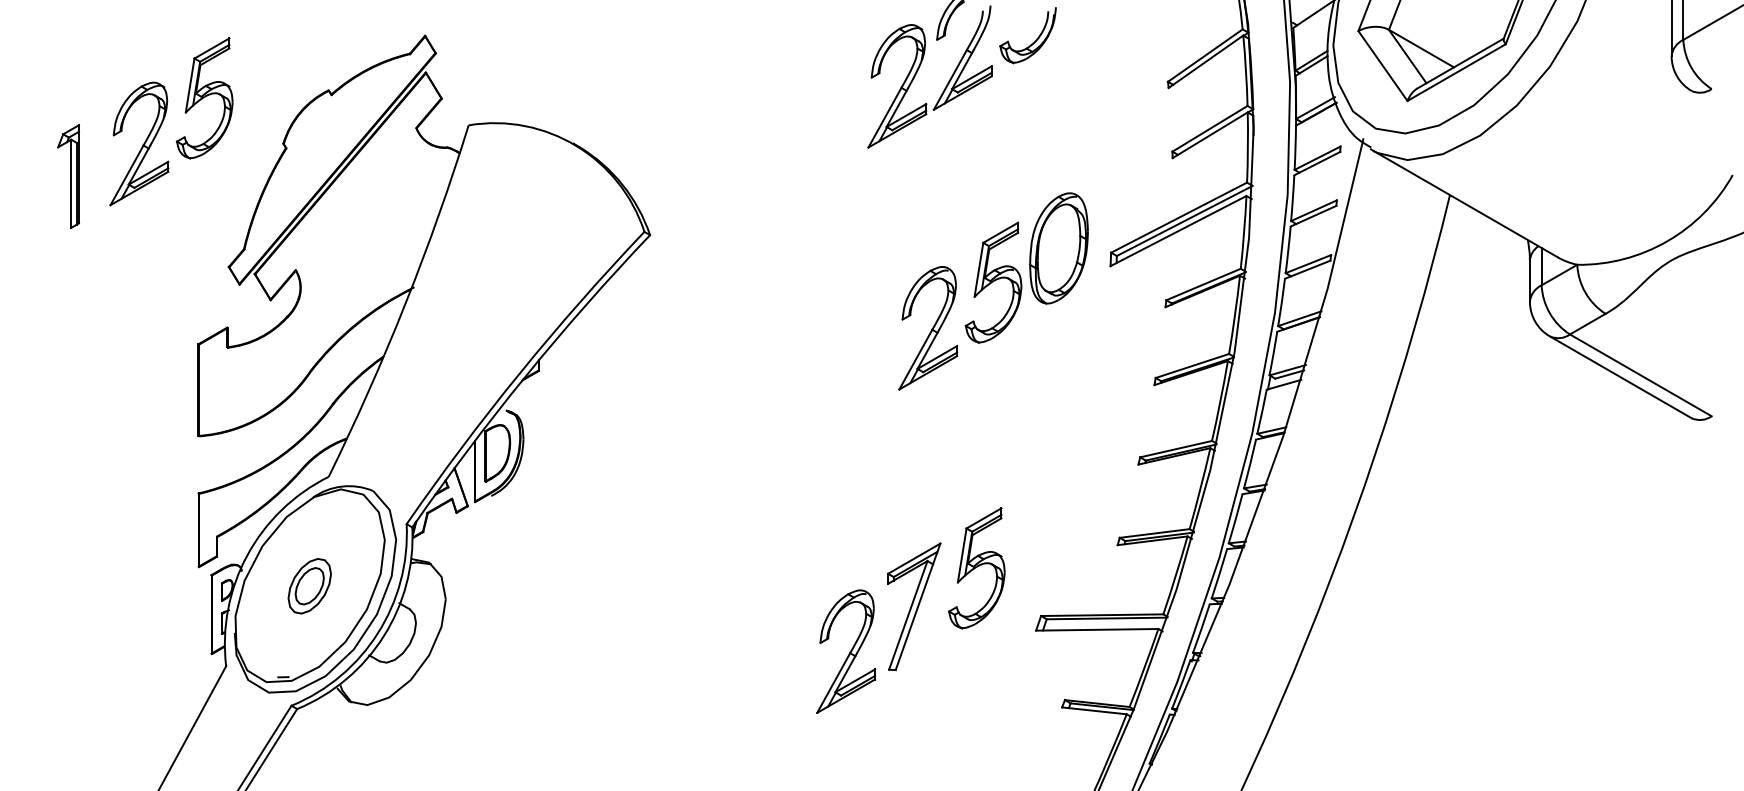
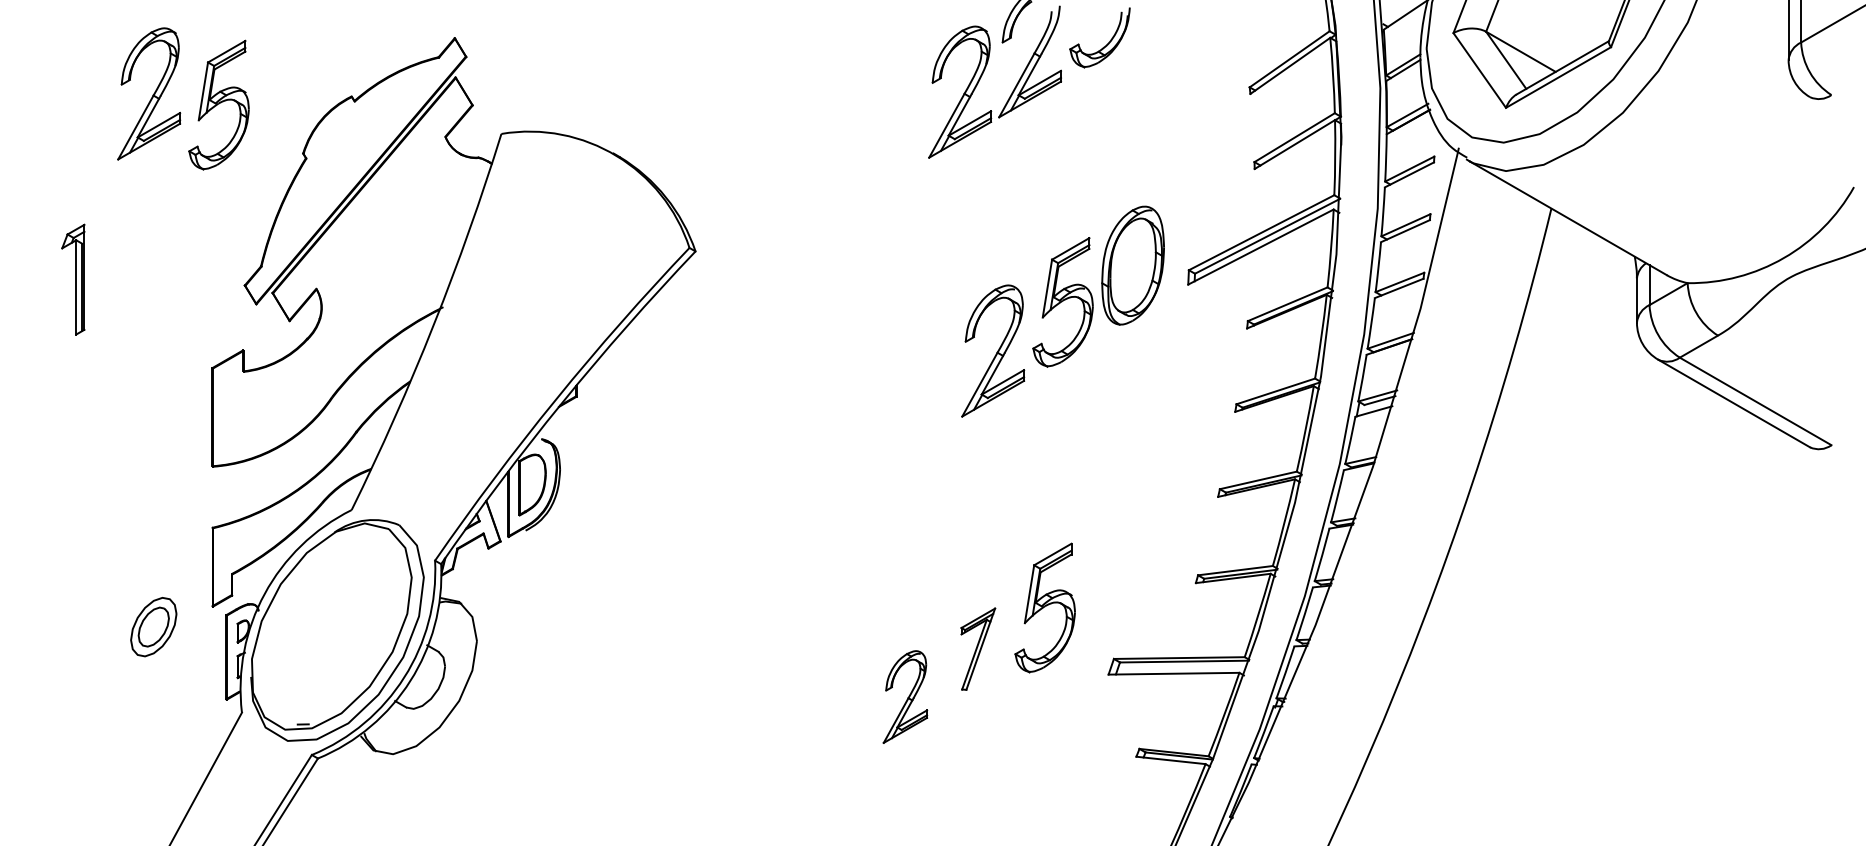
part: (139, 143) -> (149, 93), moved
part: (68, 176) -> (73, 279), moved
part: (309, 586) -> (153, 627), moved
part: (914, 606) -> (978, 648), size x0.6
part: (846, 651) -> (905, 696), size x0.7

